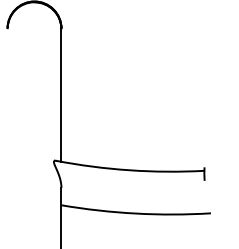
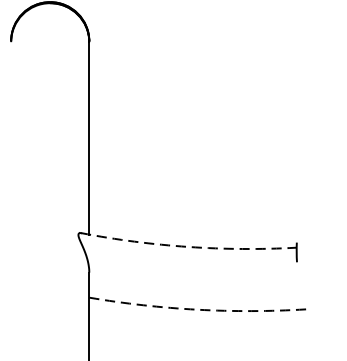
arc: (129, 170) -> (188, 247), solid -> dashed
arc: (135, 213) -> (196, 309), solid -> dashed

